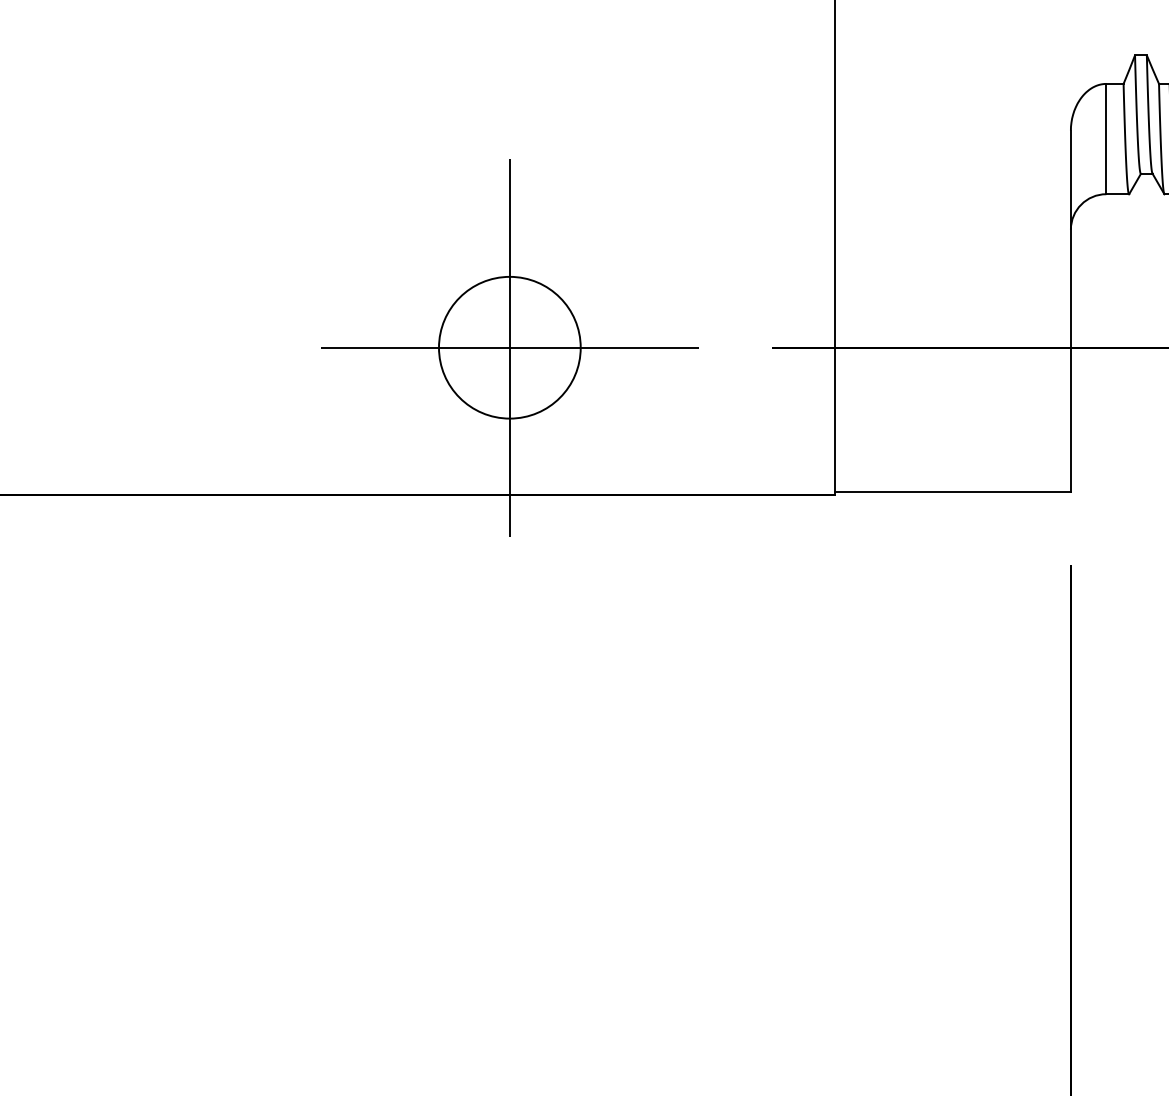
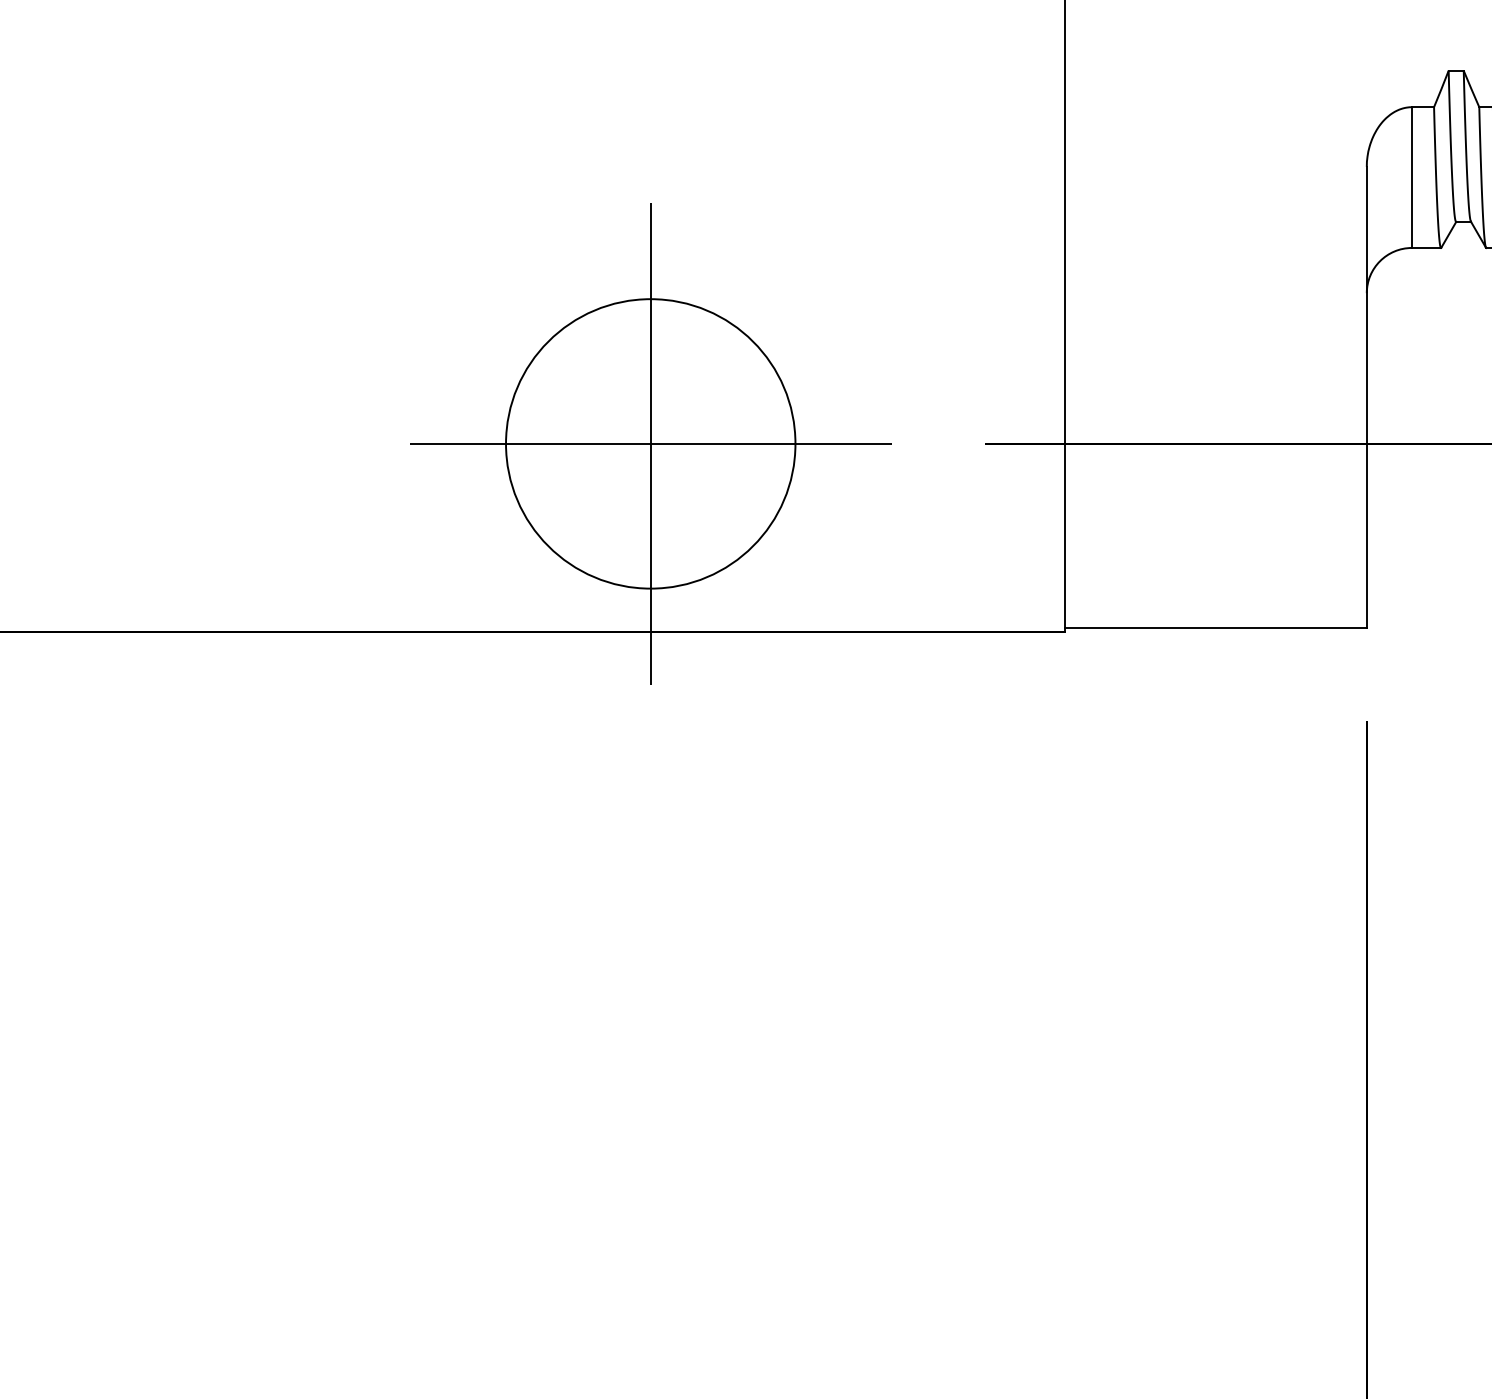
circle: (509, 347) -> (650, 443), size x1.6

